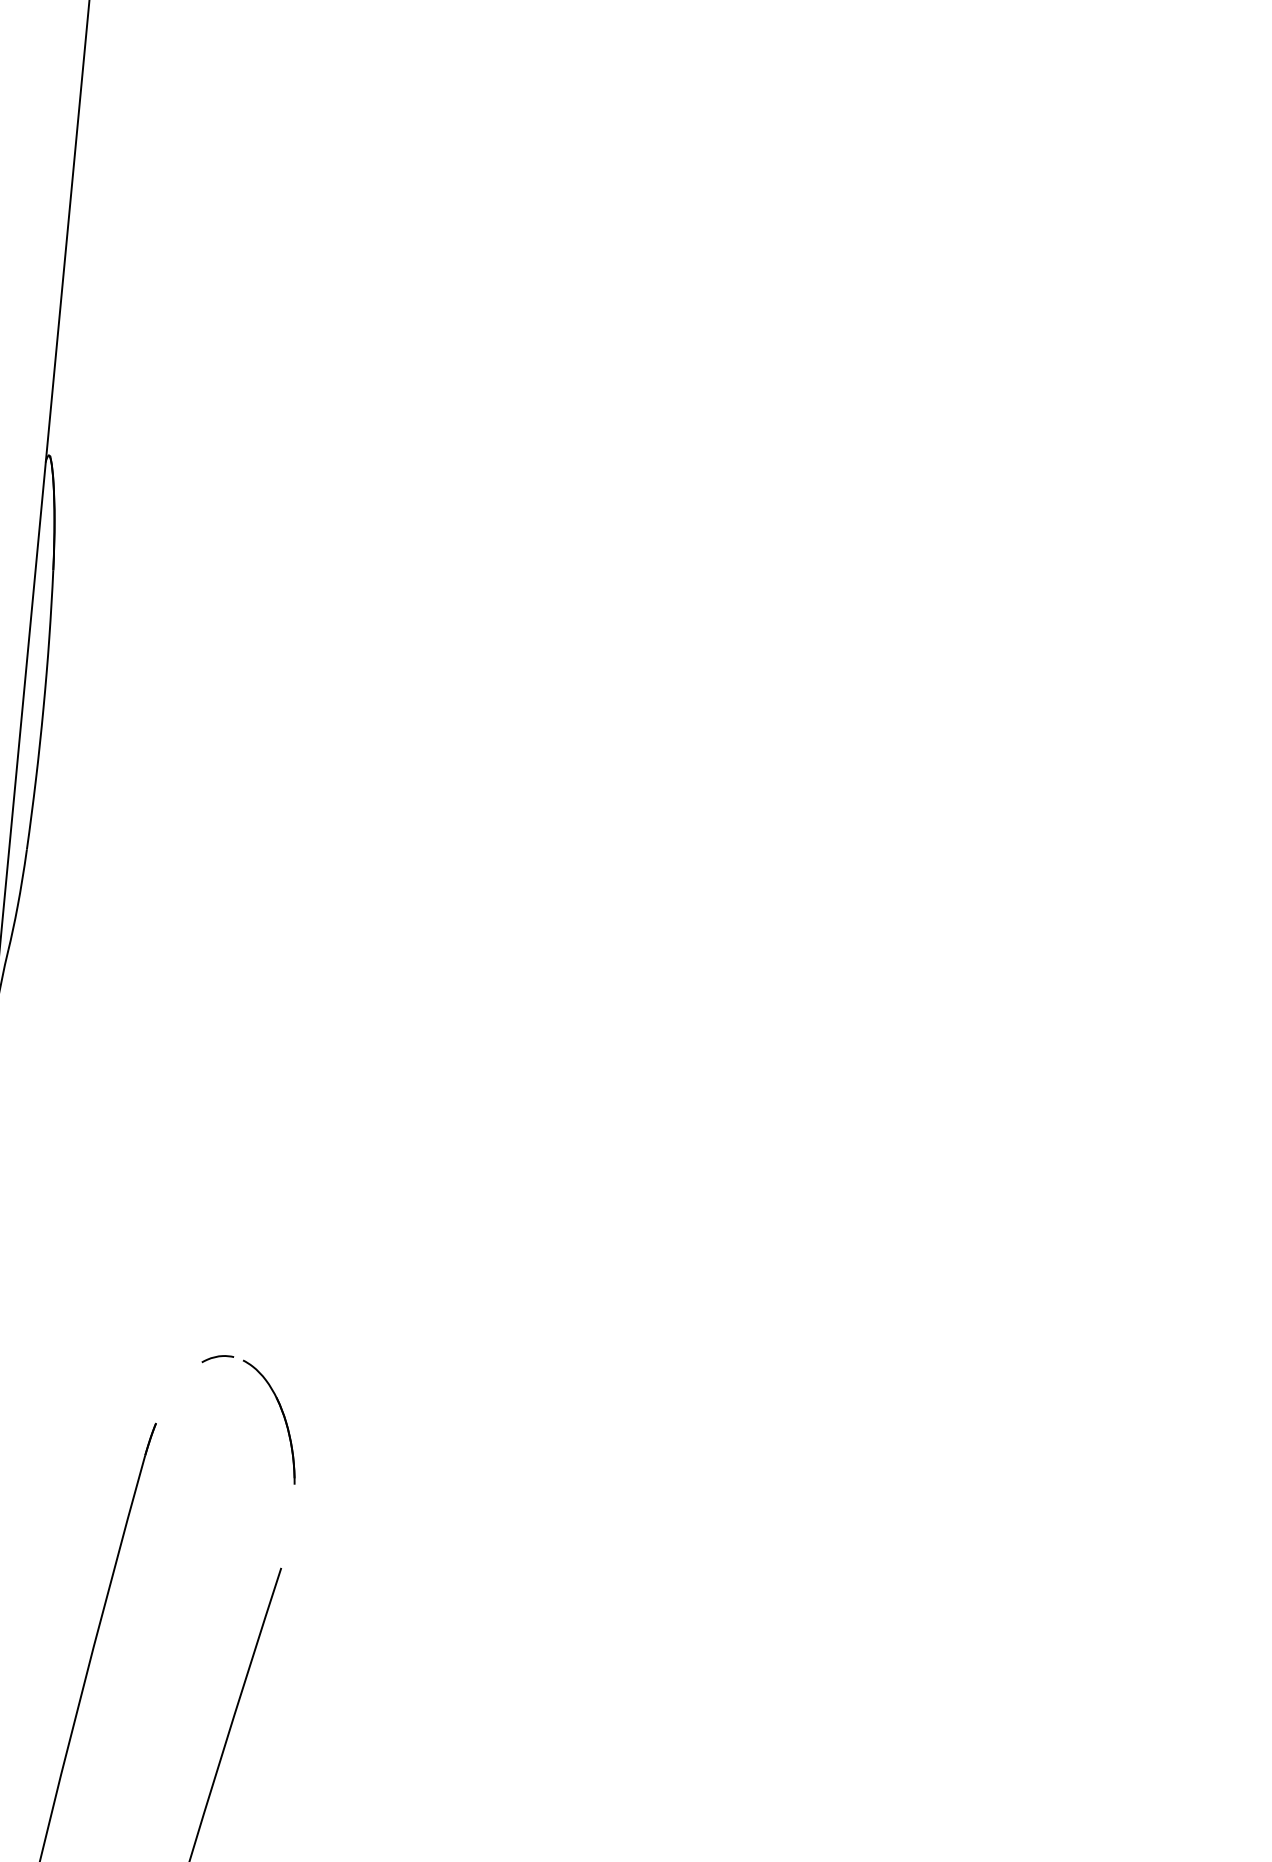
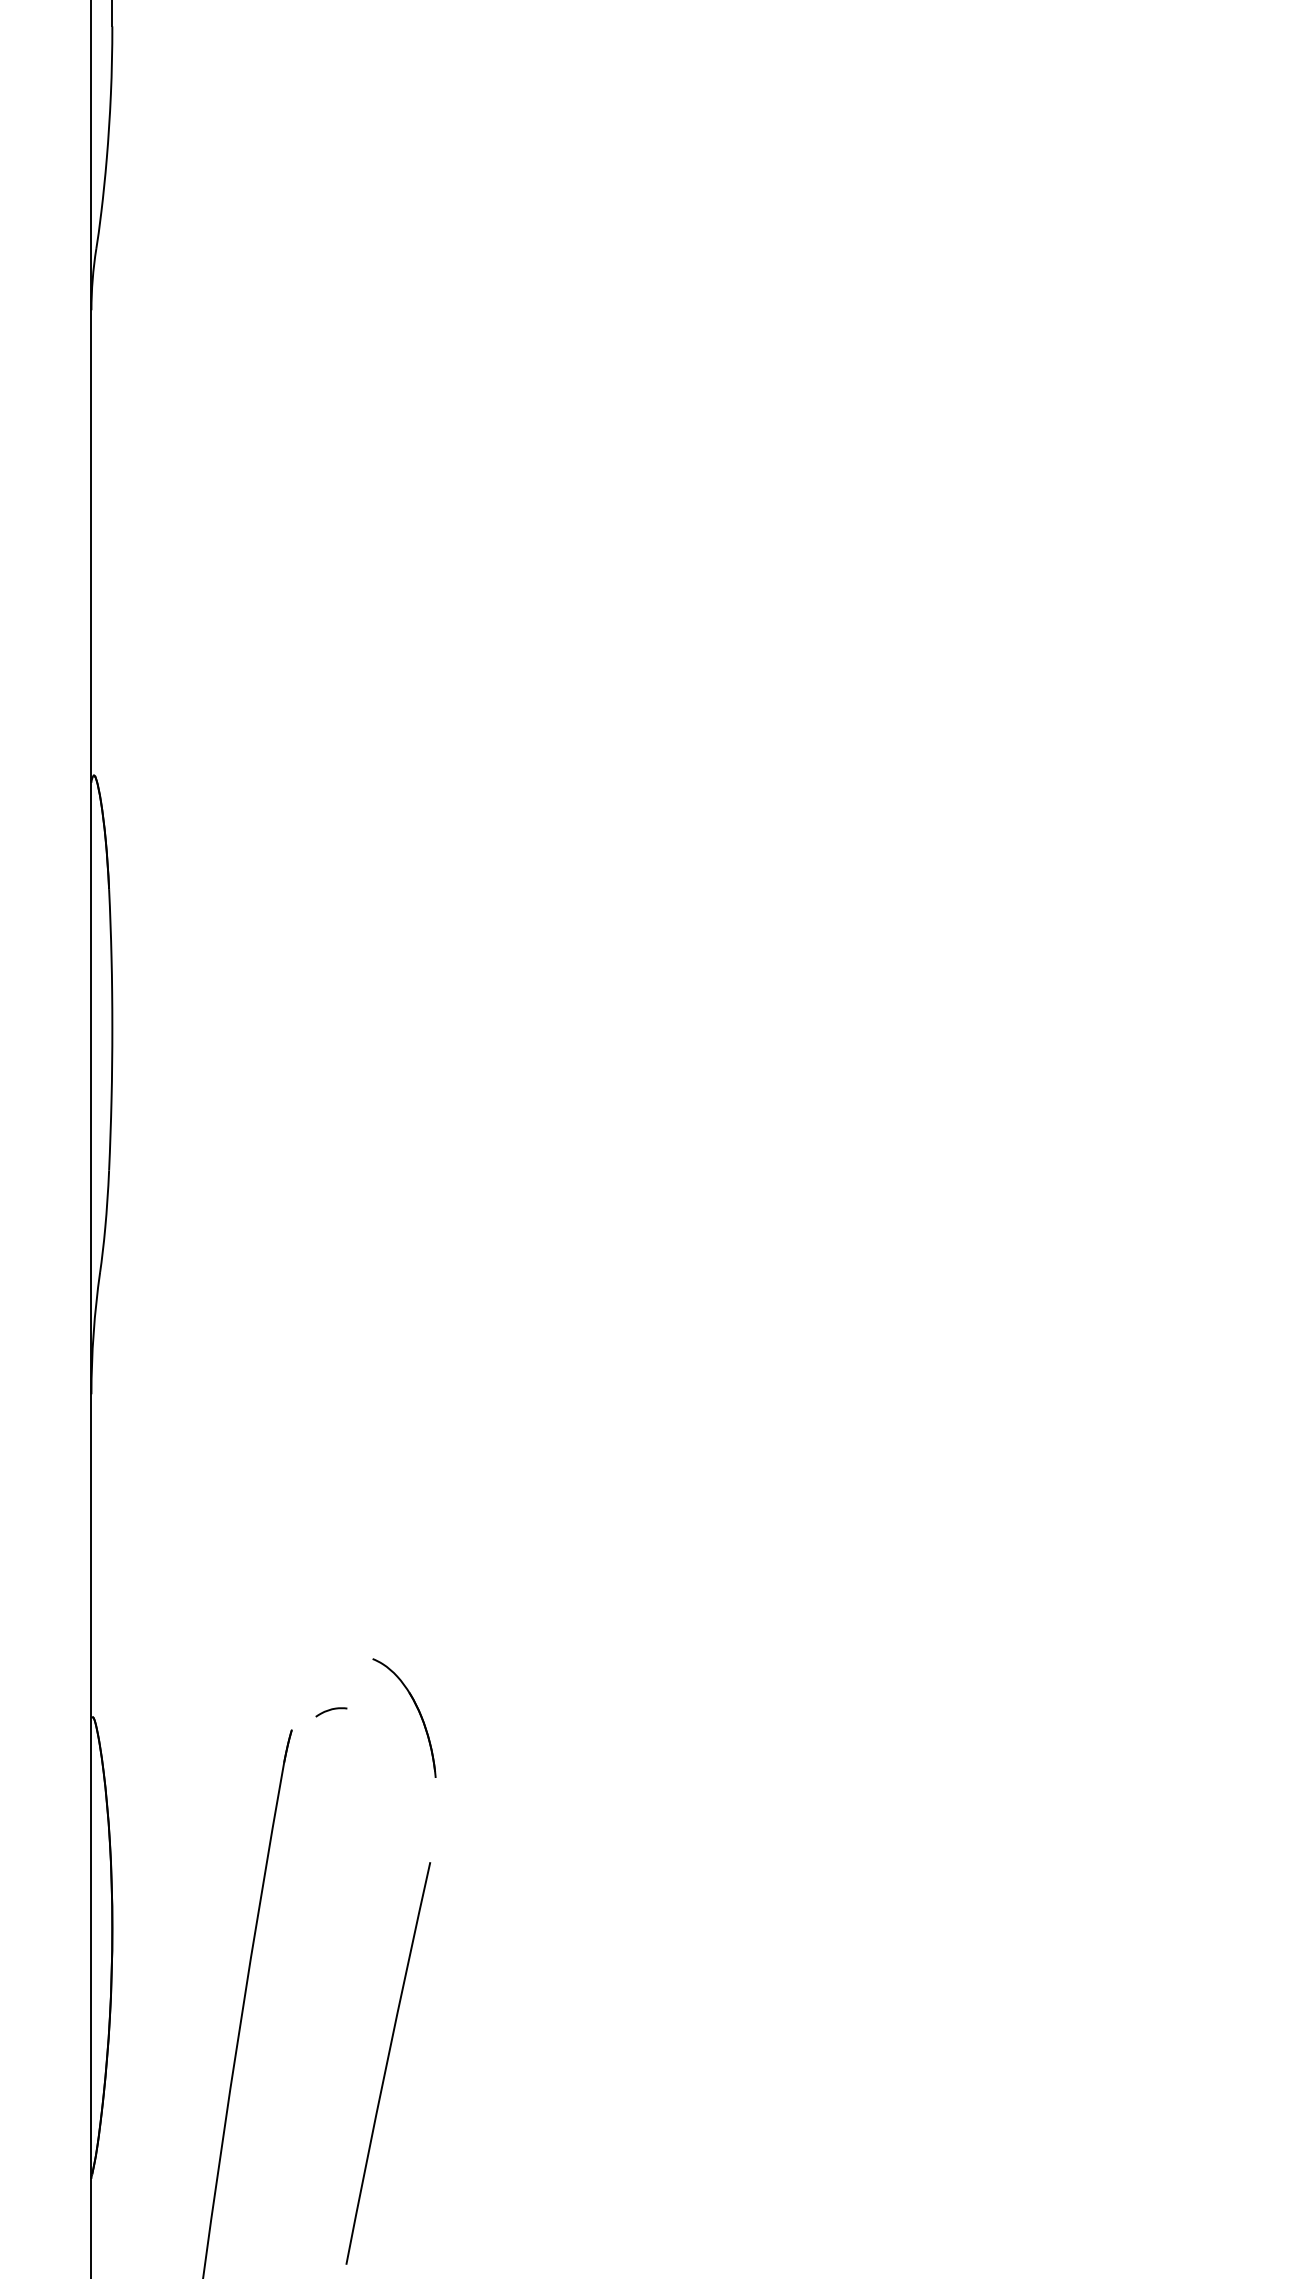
curve: (218, 1357) -> (331, 1710), moved

